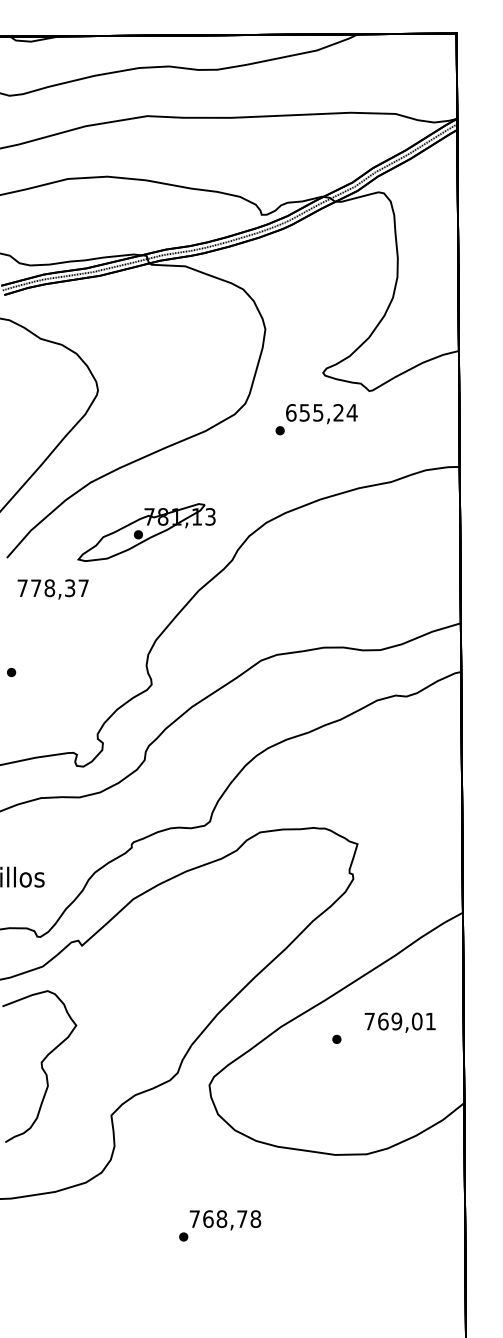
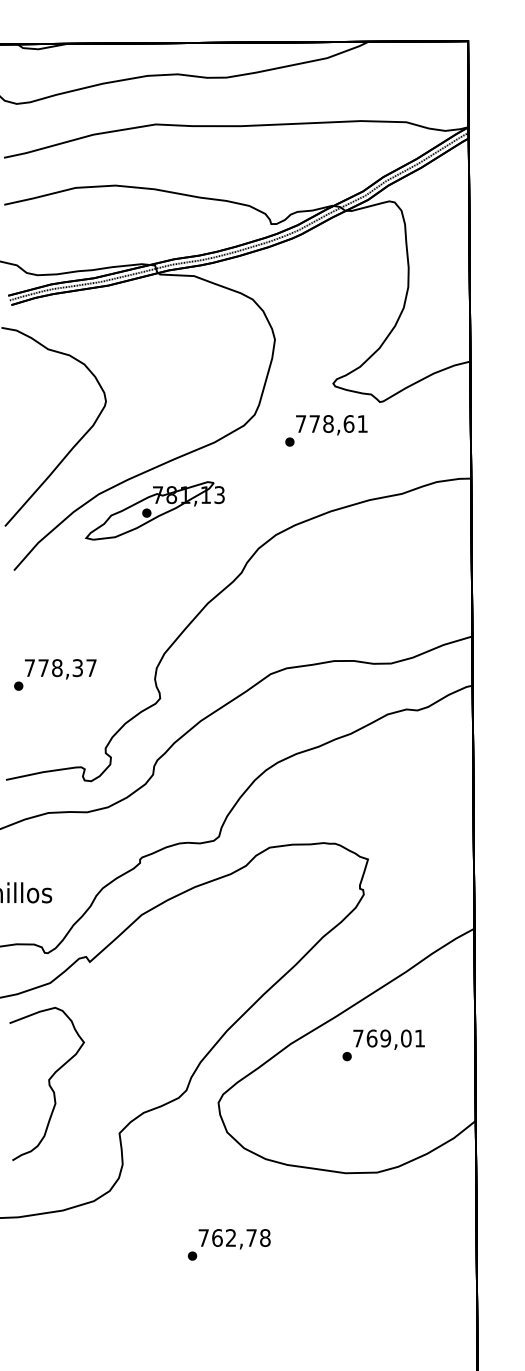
text: (321, 412) -> (331, 423), 655,24 -> 778,61
part: (146, 532) -> (154, 510), moved
text: (52, 589) -> (60, 669), moved
text: (399, 1022) -> (388, 1039), moved
text: (221, 1218) -> (230, 1237), 768,78 -> 762,78

